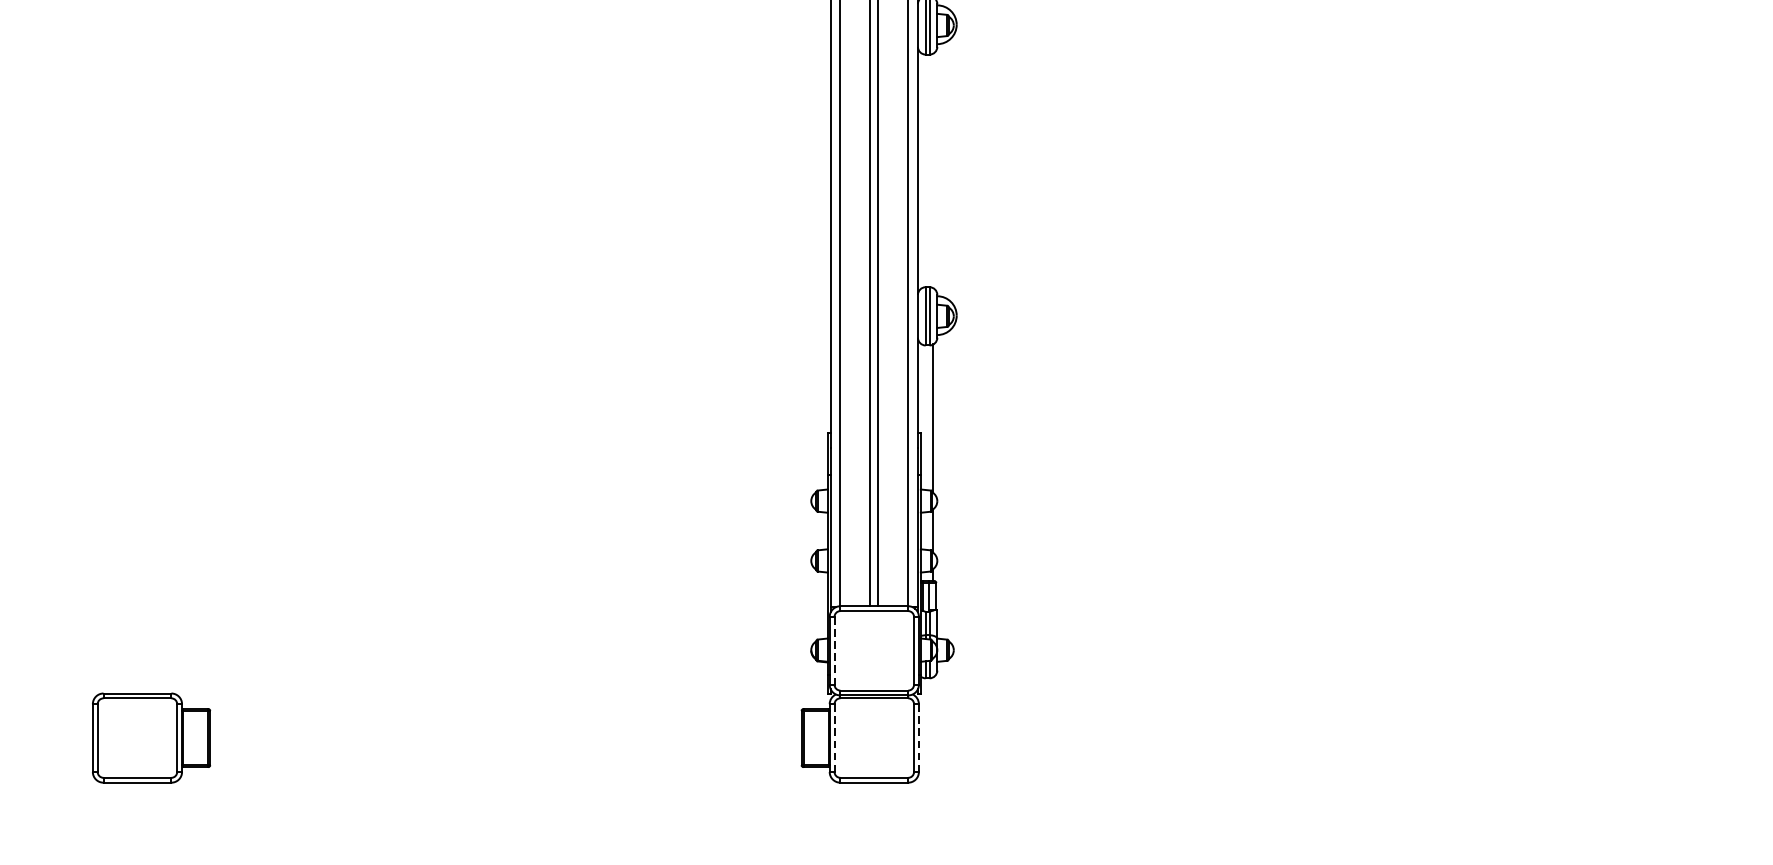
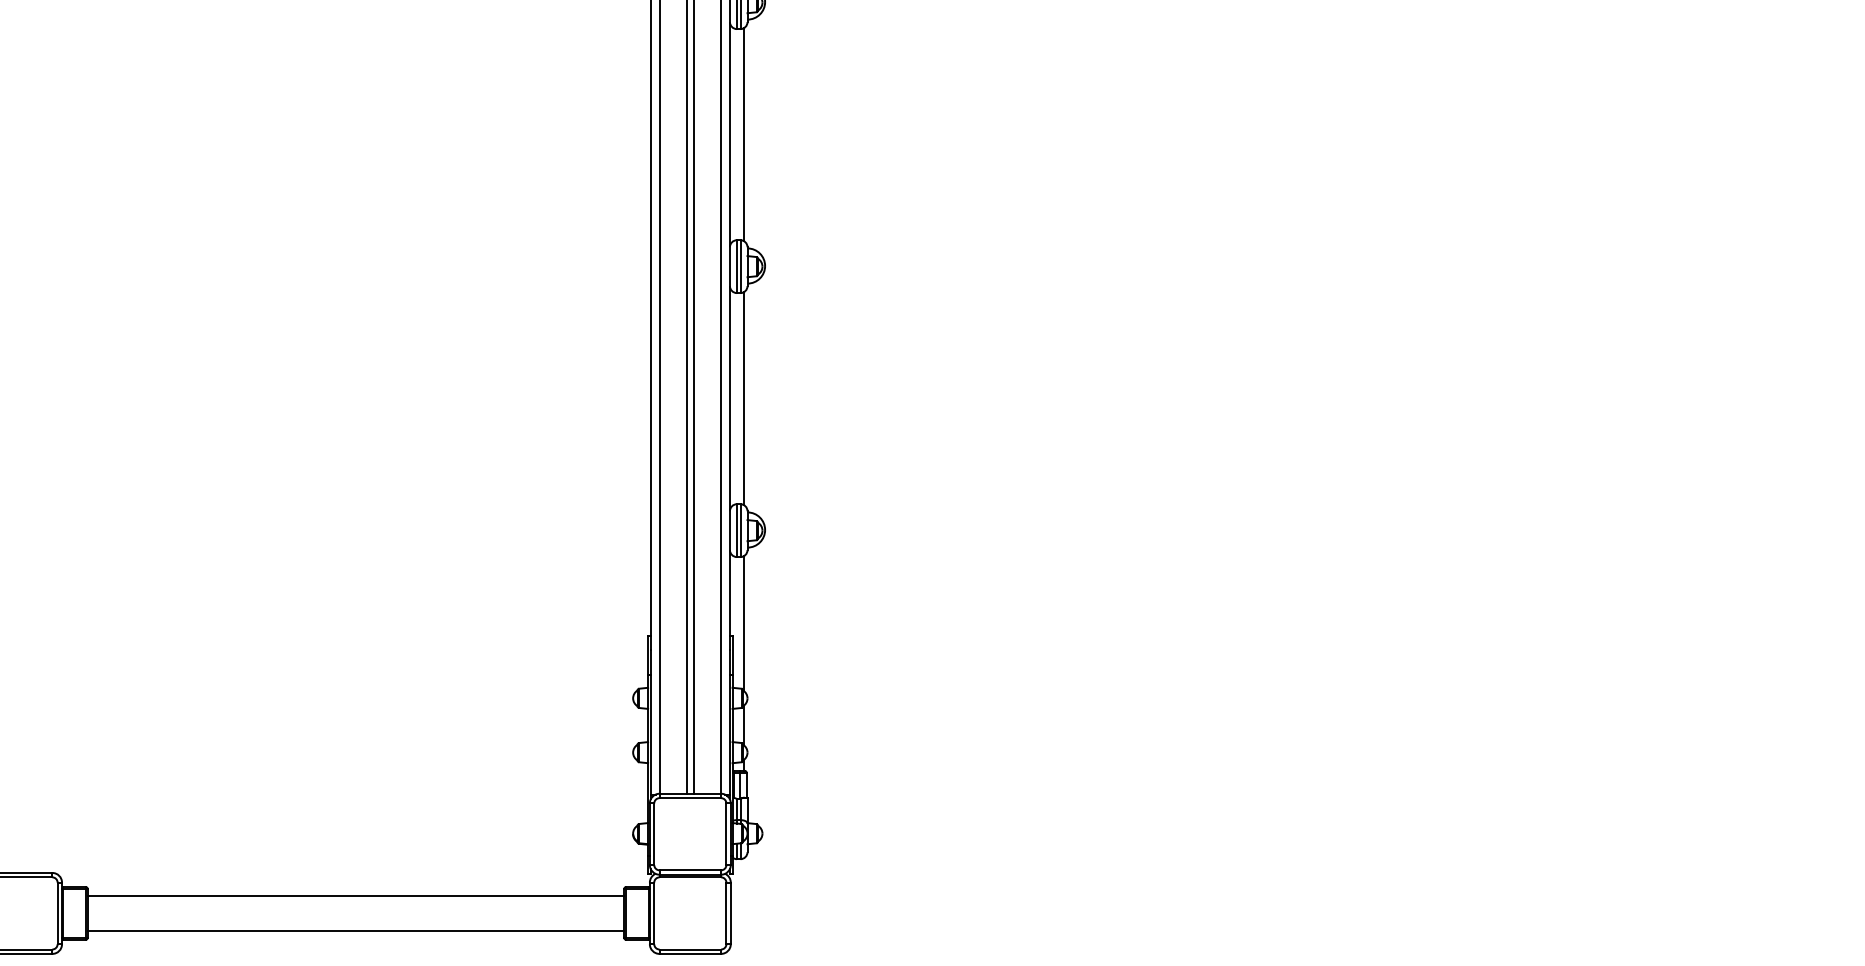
line: (933, 170) -> (744, 398), added
line: (834, 651) -> (654, 834), dashed -> solid
line: (505, 718) -> (355, 895), added
line: (834, 738) -> (654, 913), dashed -> solid
line: (918, 738) -> (730, 913), dashed -> solid
line: (505, 758) -> (355, 931), added

